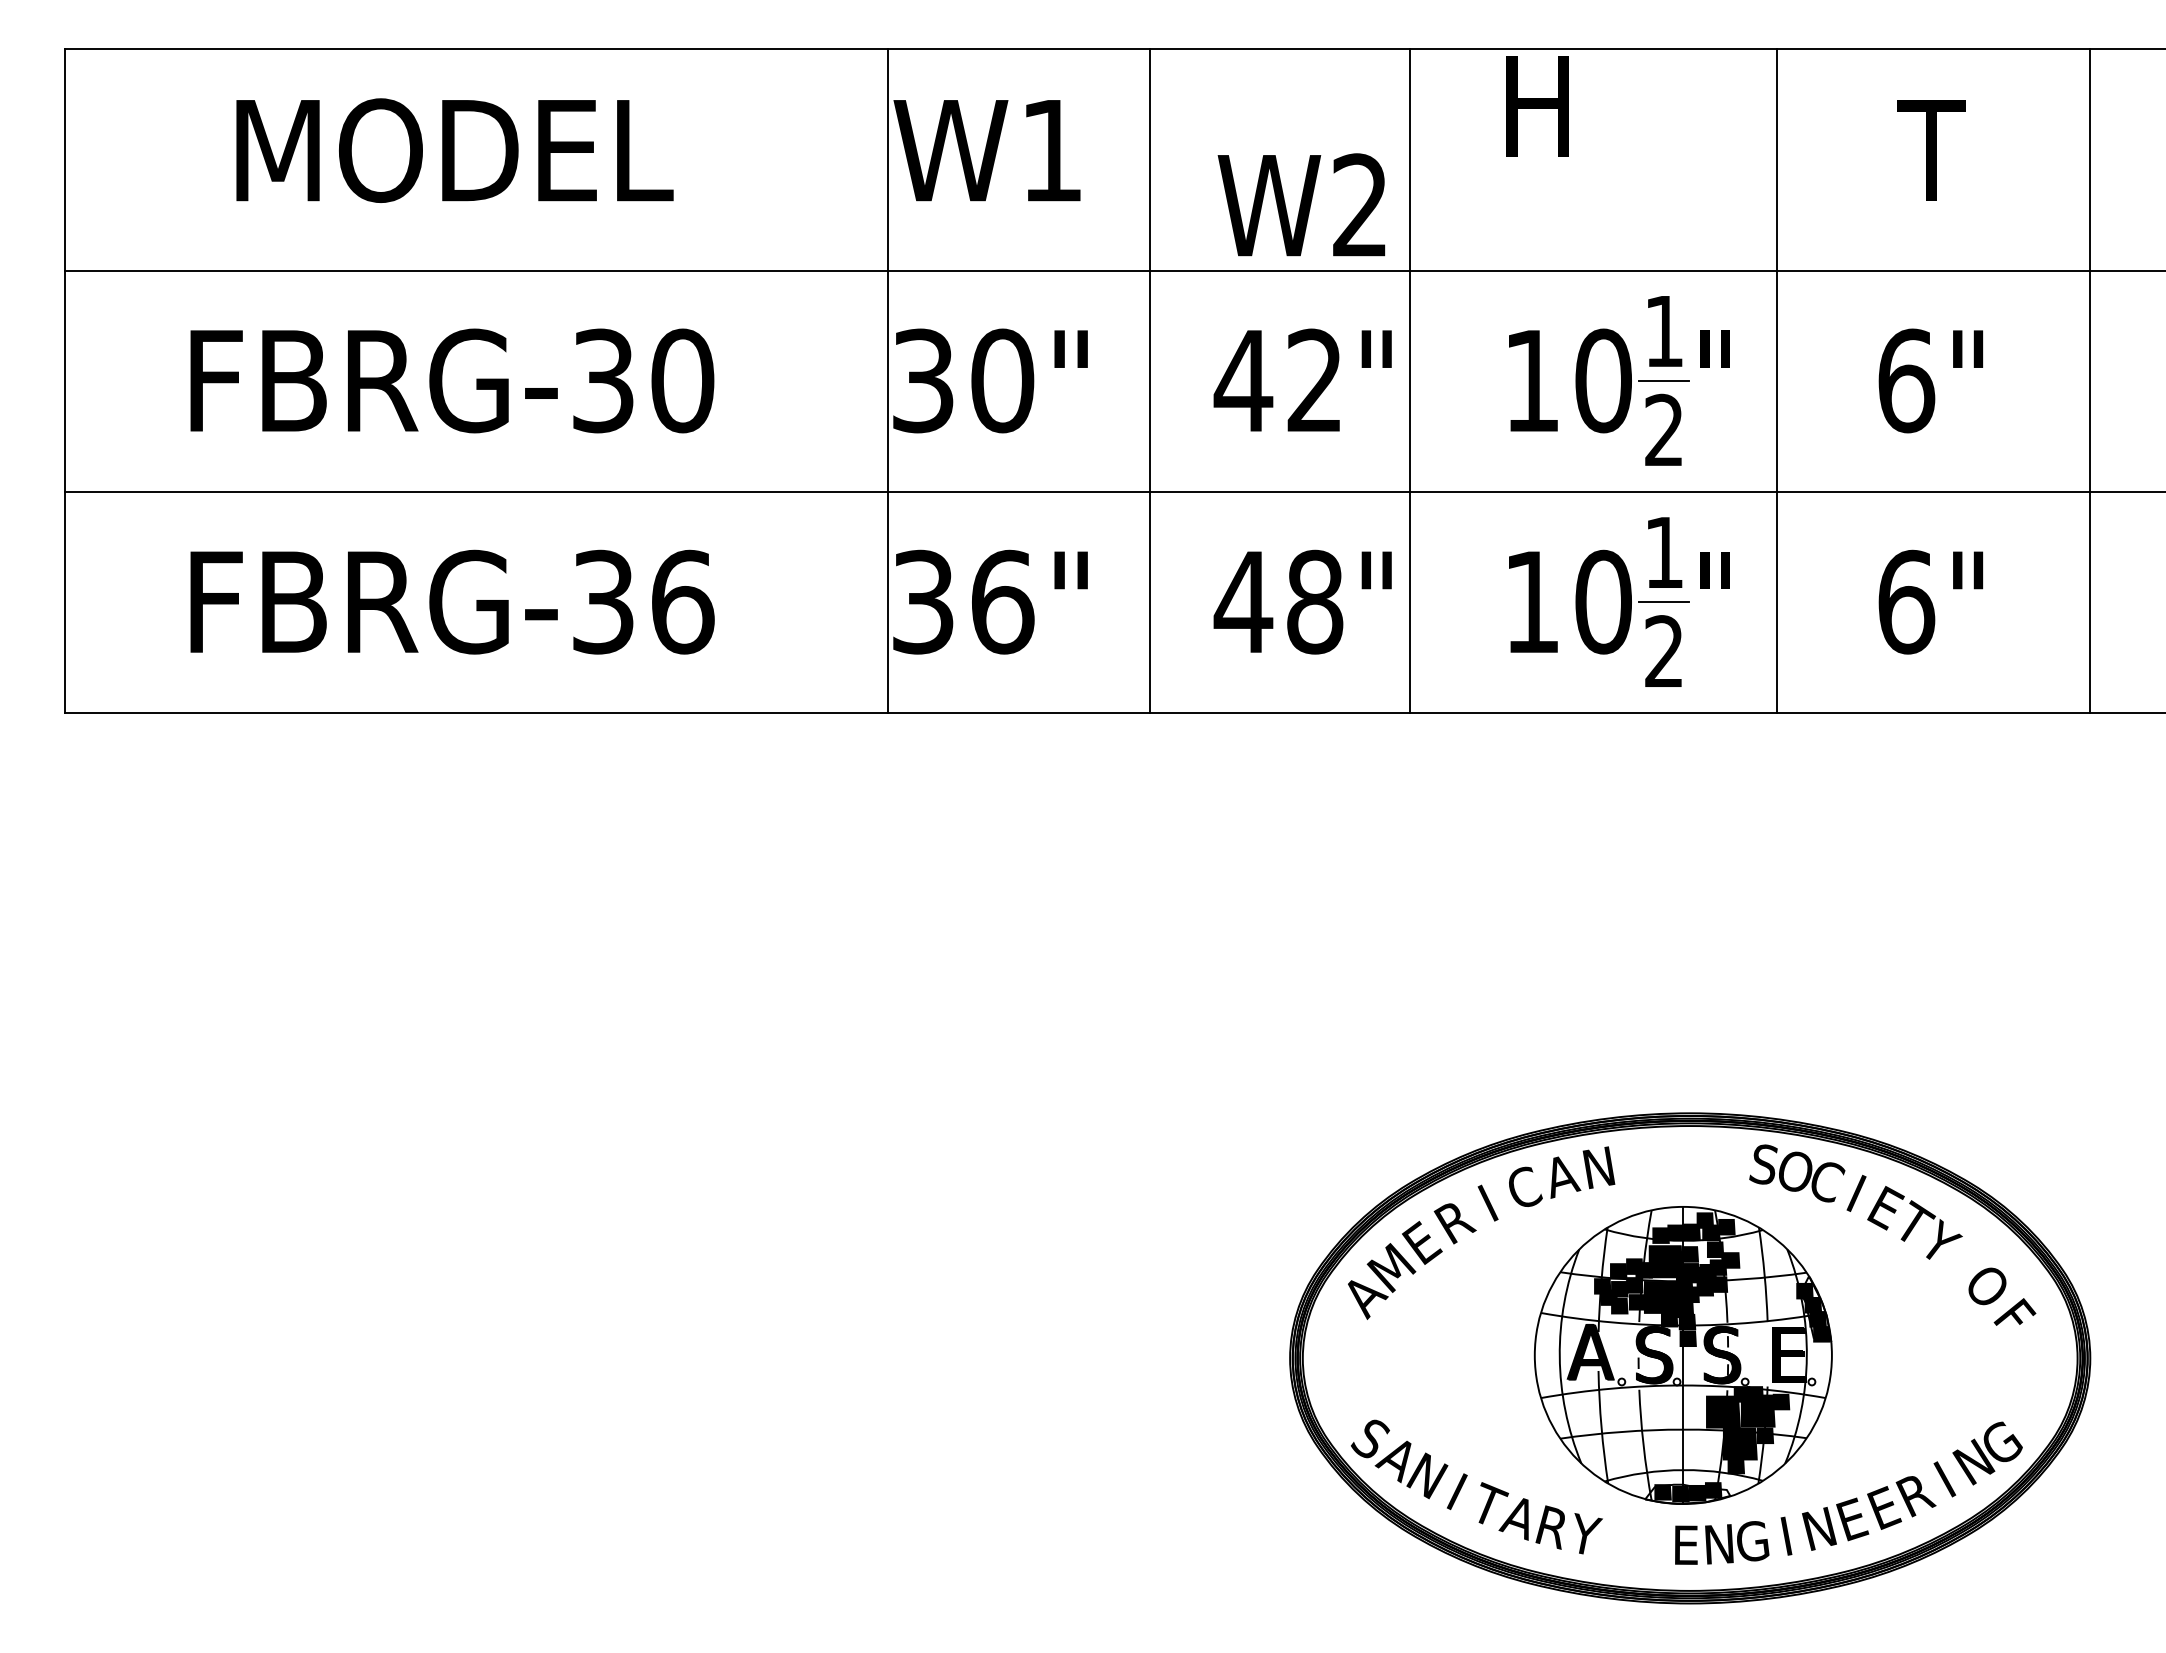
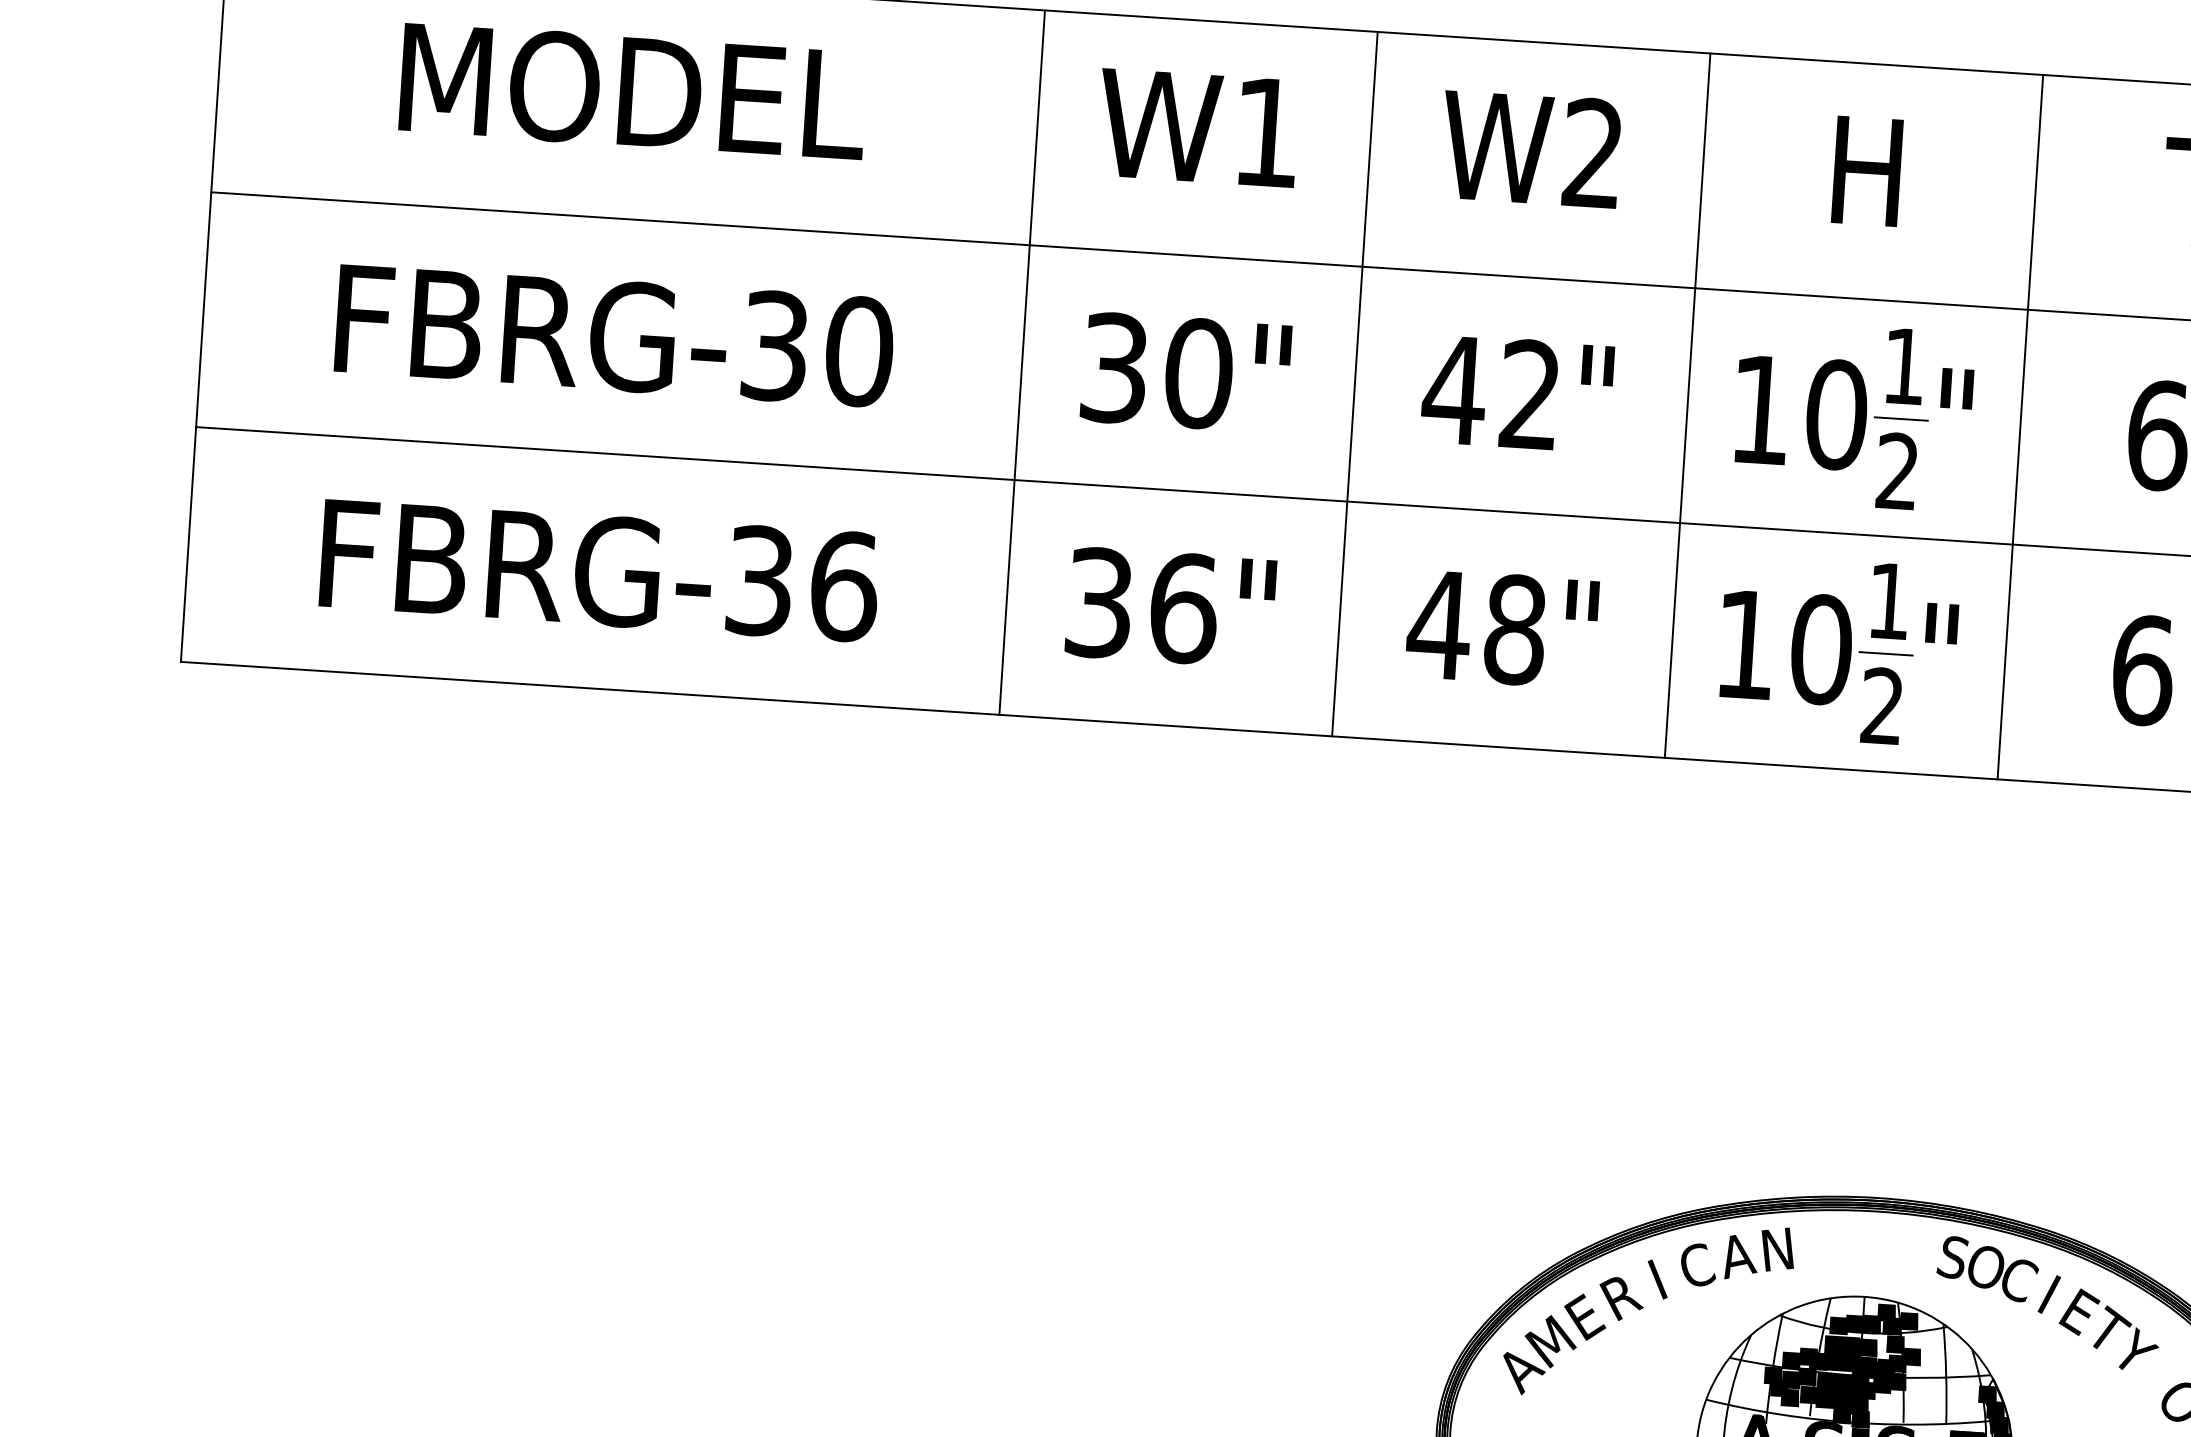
text: (1537, 106) -> (1867, 171), moved
text: (1301, 204) -> (1530, 148), moved
line: (888, 381) -> (1022, 362), moved
line: (1410, 381) -> (1687, 405), moved

